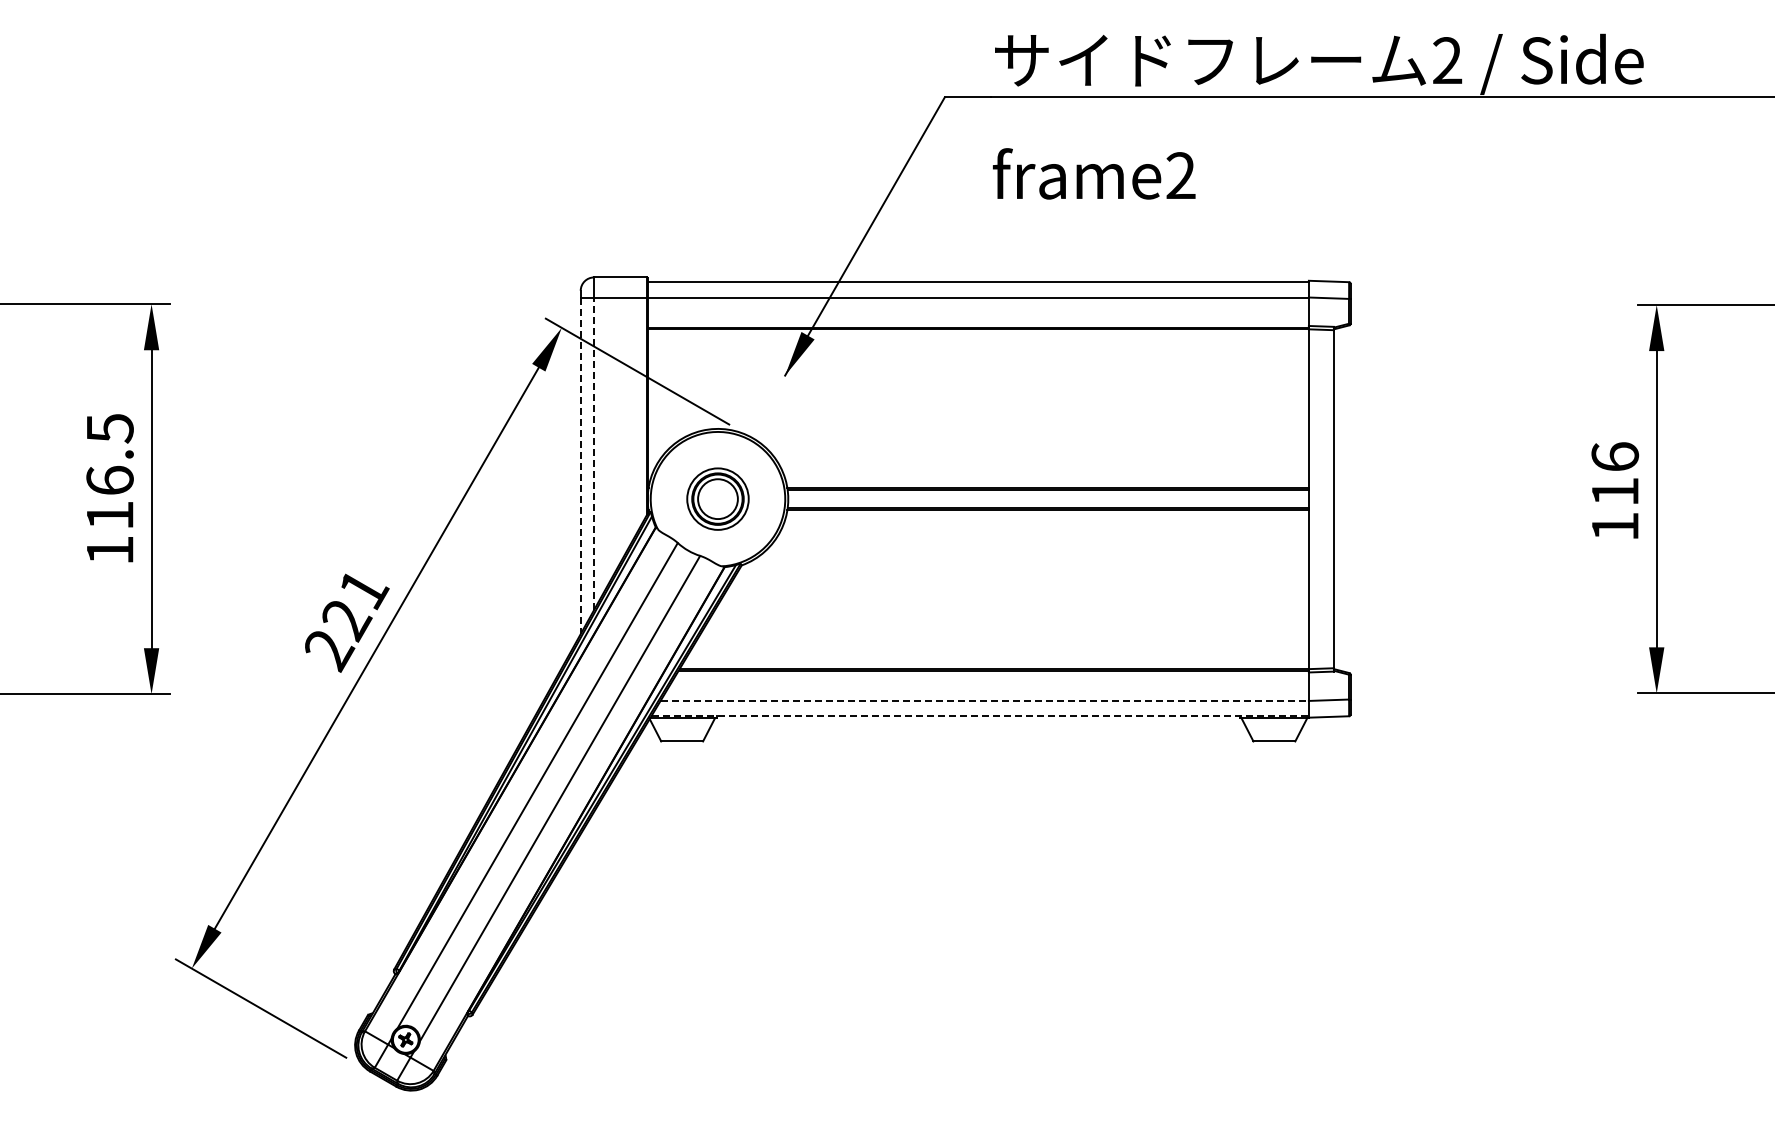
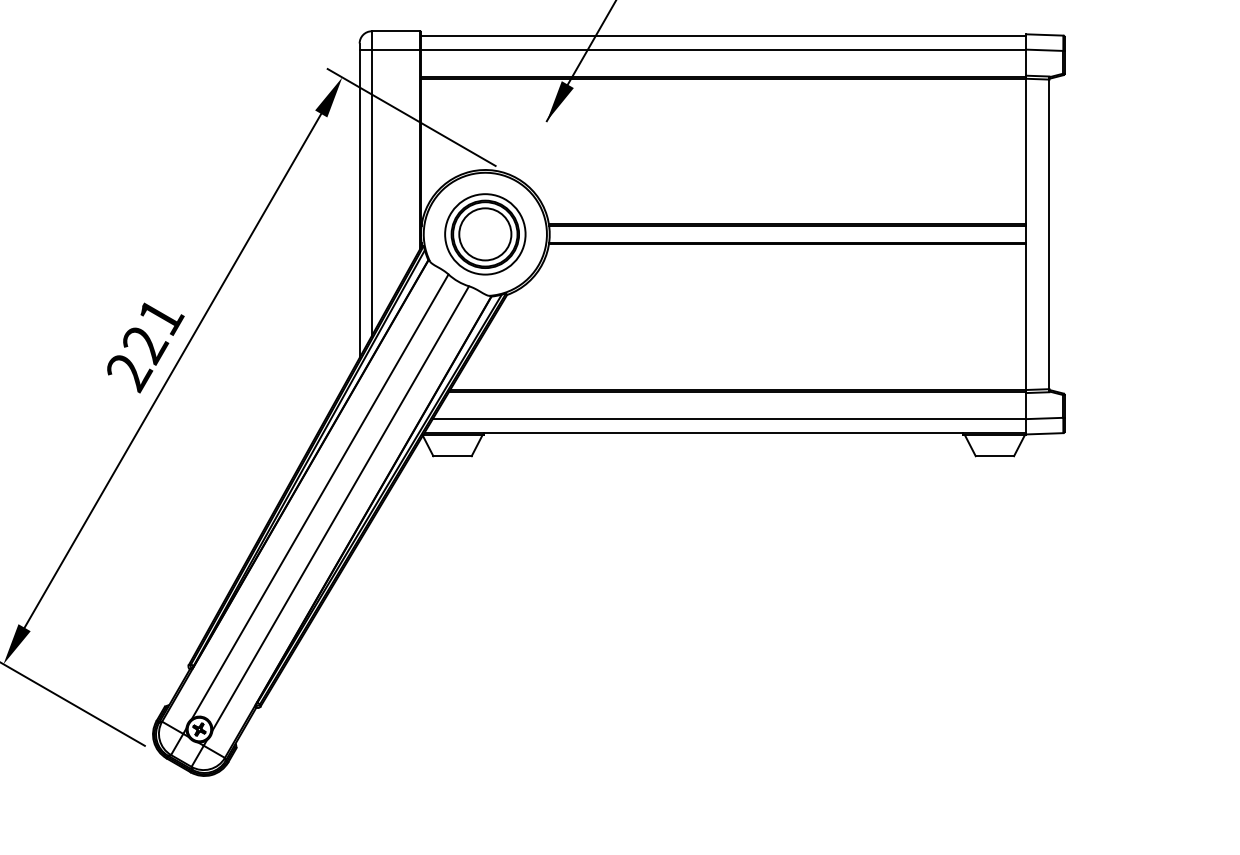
line: (594, 453) -> (372, 192), dashed -> solid
line: (580, 466) -> (359, 204), dashed -> solid
part: (717, 498) -> (484, 233), size x1.43
line: (985, 700) -> (730, 418), dashed -> solid
line: (980, 716) -> (725, 433), dashed -> solid

